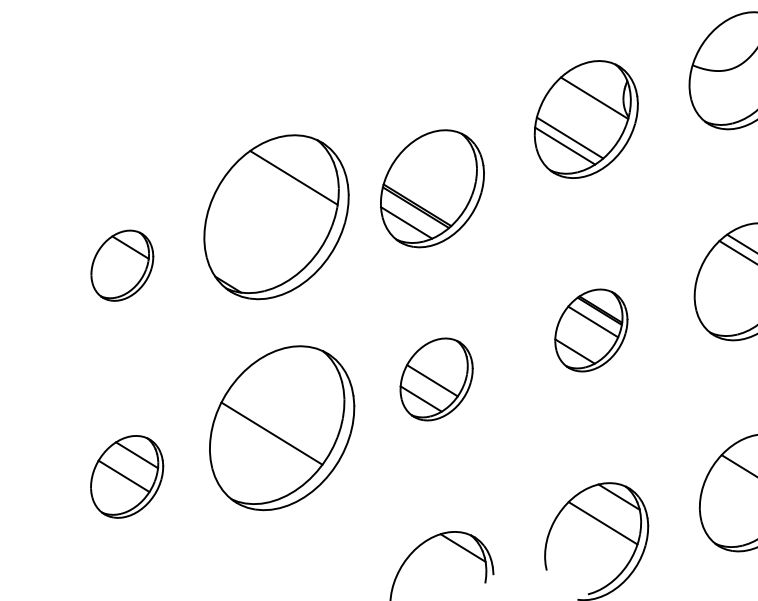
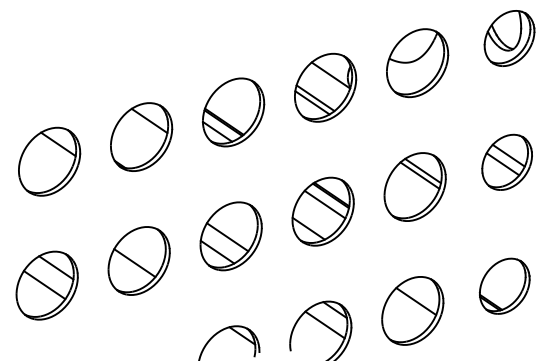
part: (432, 188) -> (233, 112), moved
part: (276, 216) -> (141, 136), size x0.71
part: (121, 265) -> (49, 161), size x1.67
part: (590, 330) -> (322, 211), size x1.43
part: (435, 379) -> (230, 236), size x1.43
part: (280, 427) -> (138, 260), size x0.71
part: (126, 476) -> (46, 285), size x1.43

